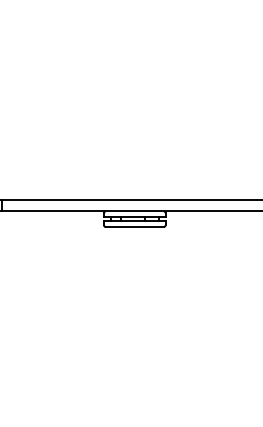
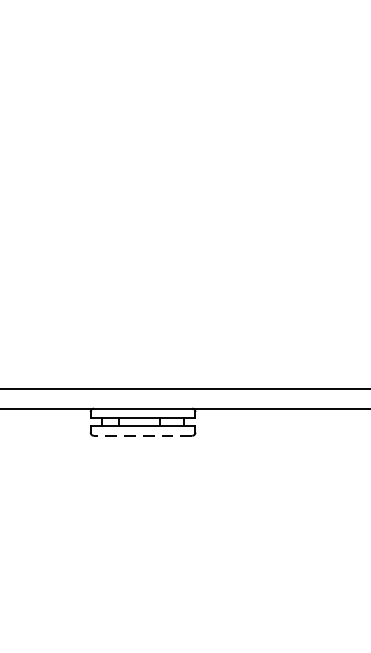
line: (134, 227) -> (142, 436), solid -> dashed

